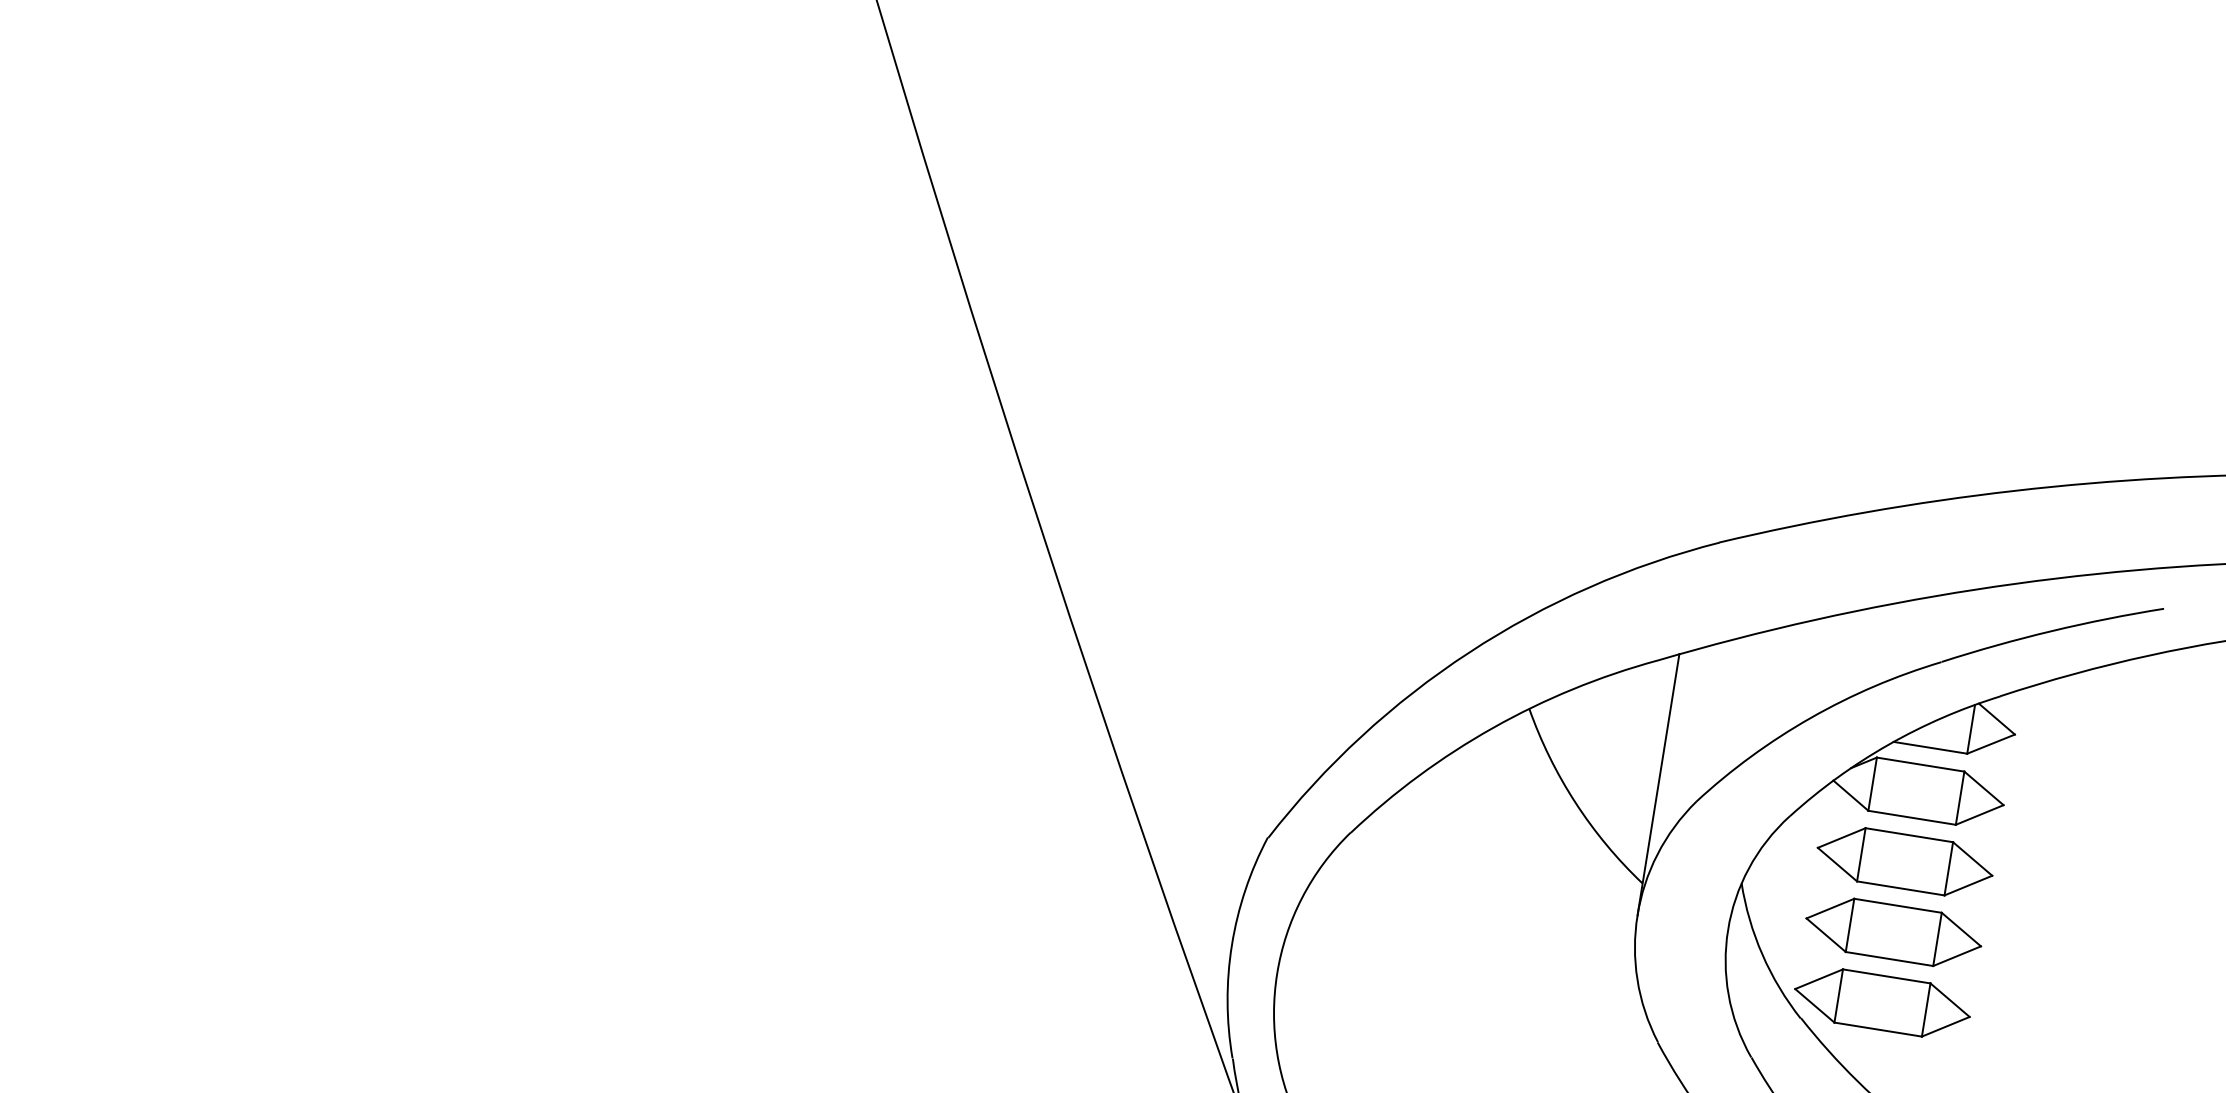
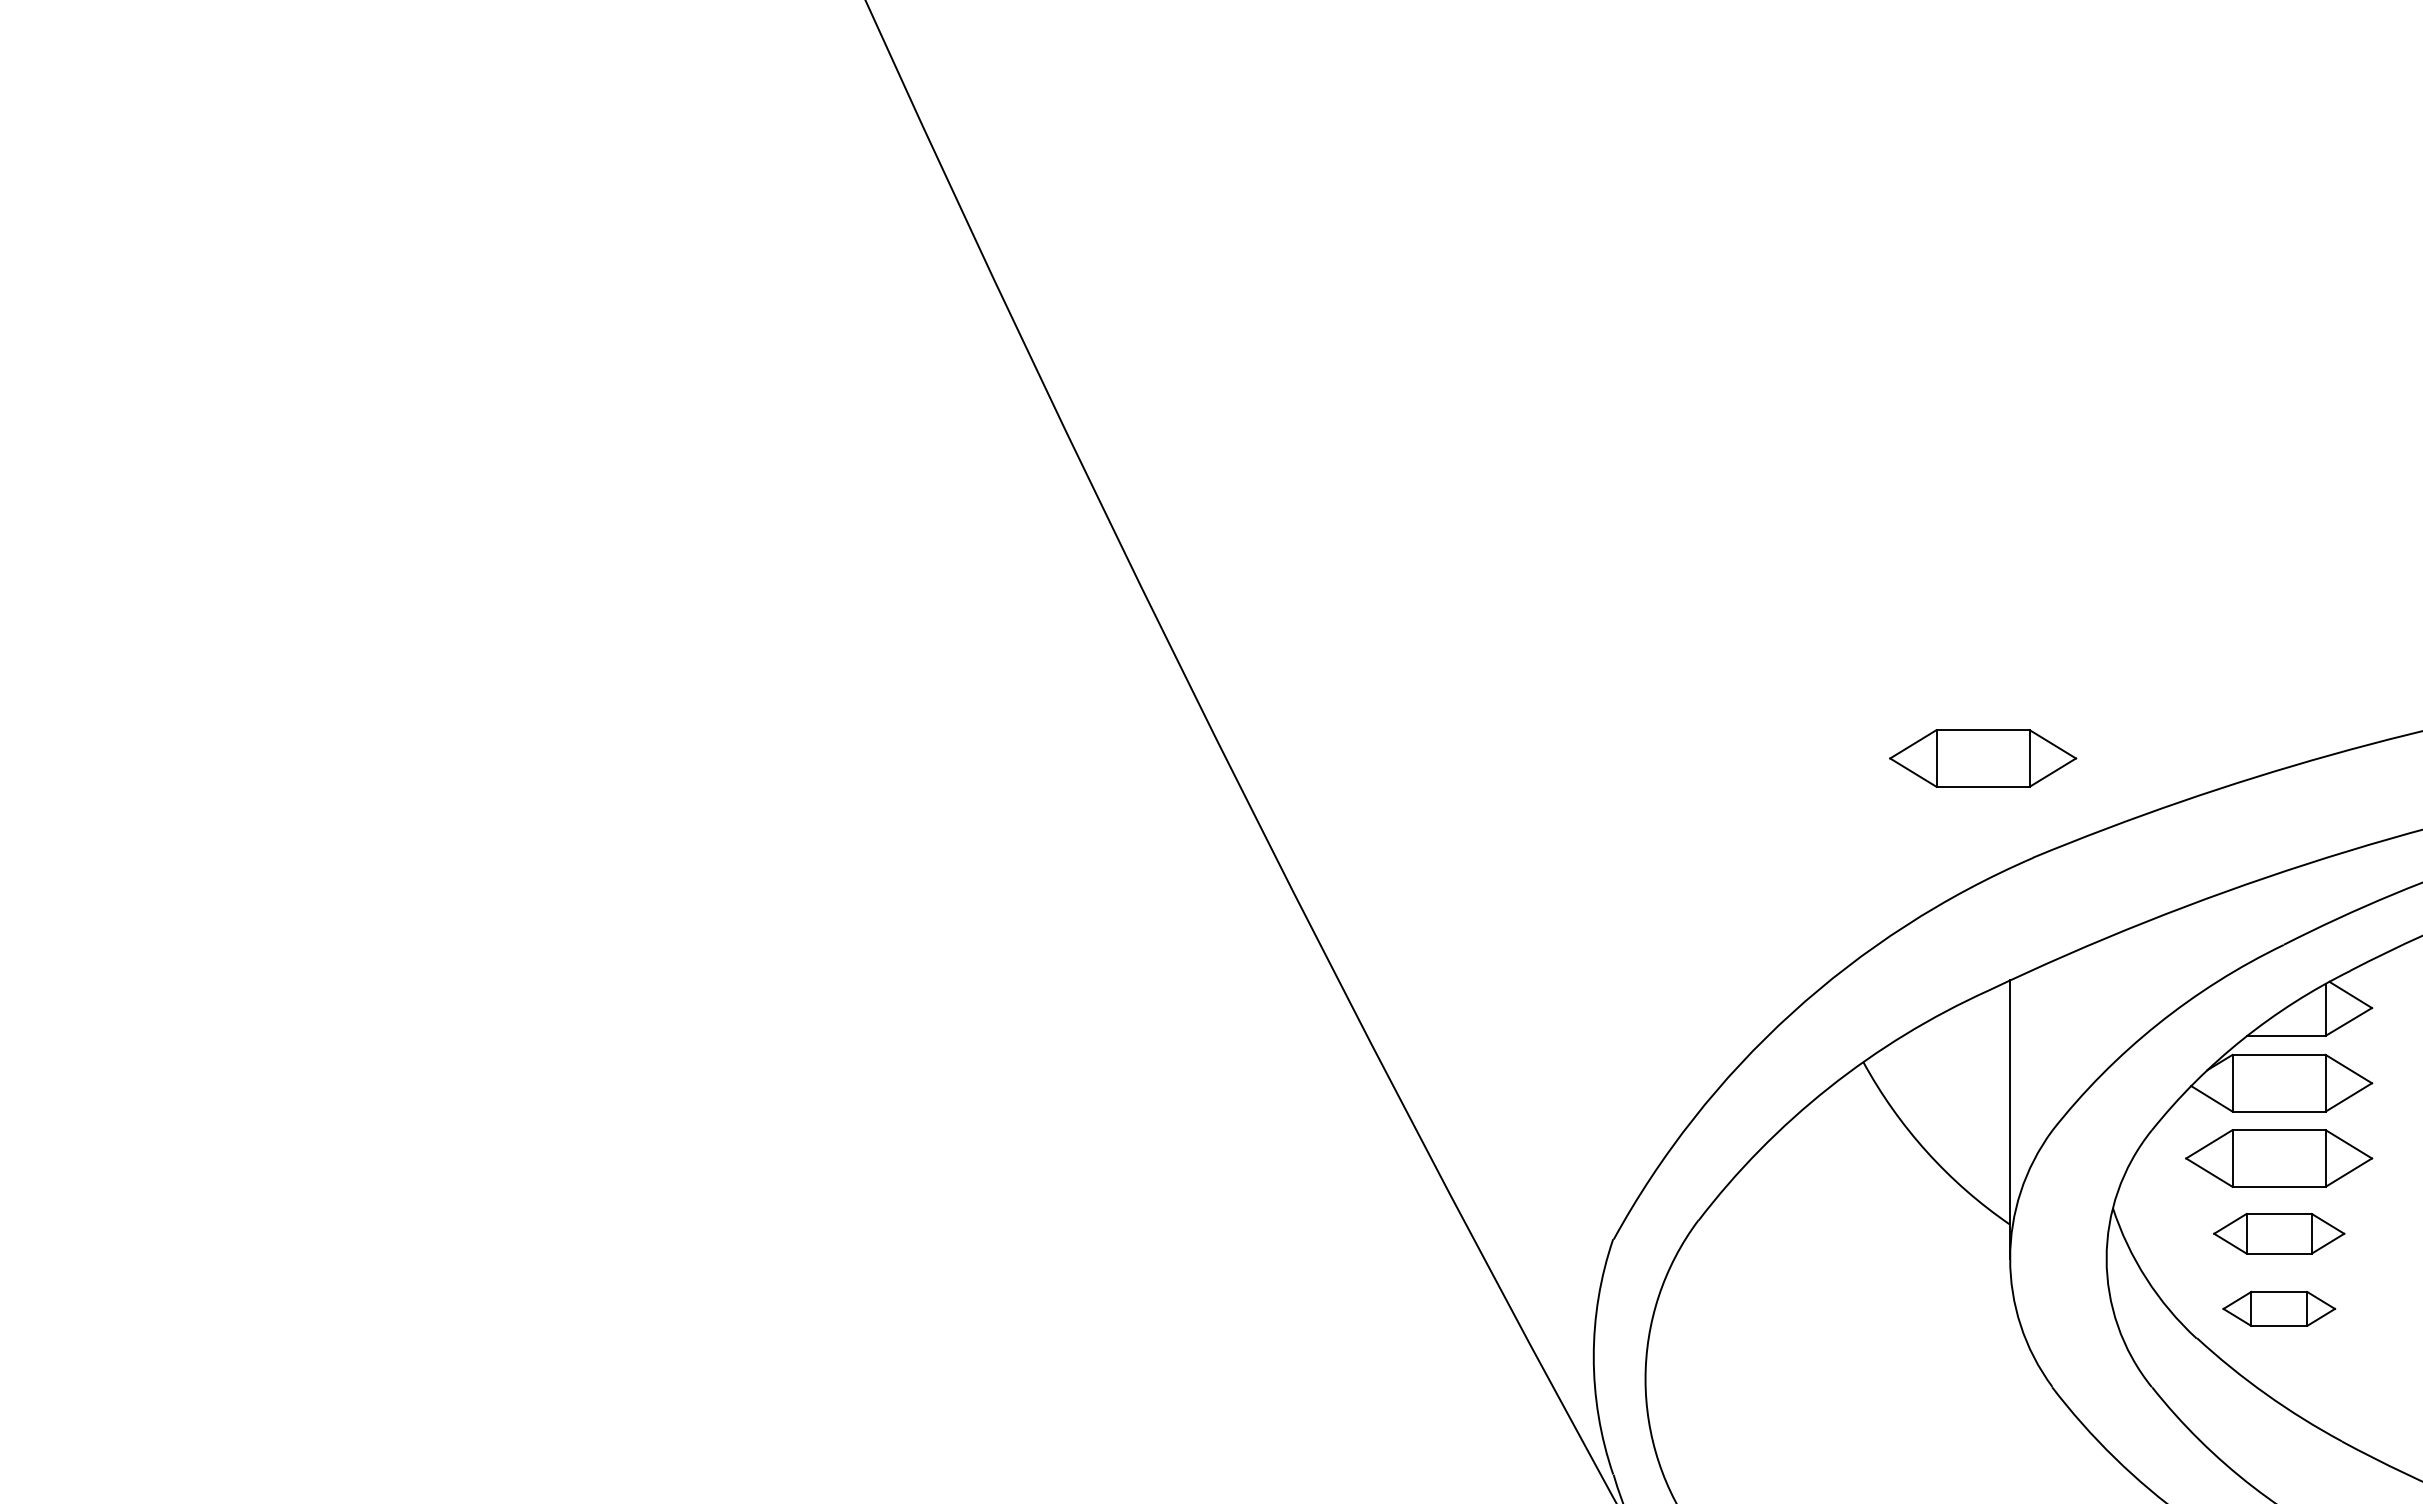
part: (1687, 441) -> (1983, 758), added
part: (1894, 932) -> (2279, 1233), size x0.7
part: (1882, 1002) -> (2279, 1308), size x0.6

